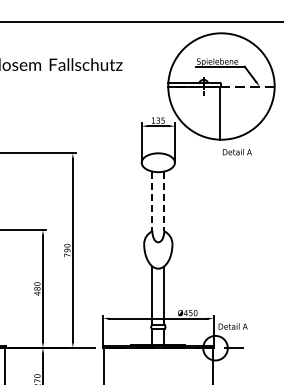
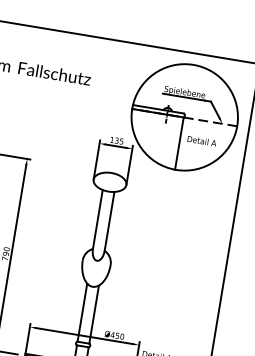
text: (237, 152) -> (202, 141), moved
line: (152, 201) -> (97, 219), dashed -> solid
line: (164, 201) -> (109, 221), dashed -> solid

